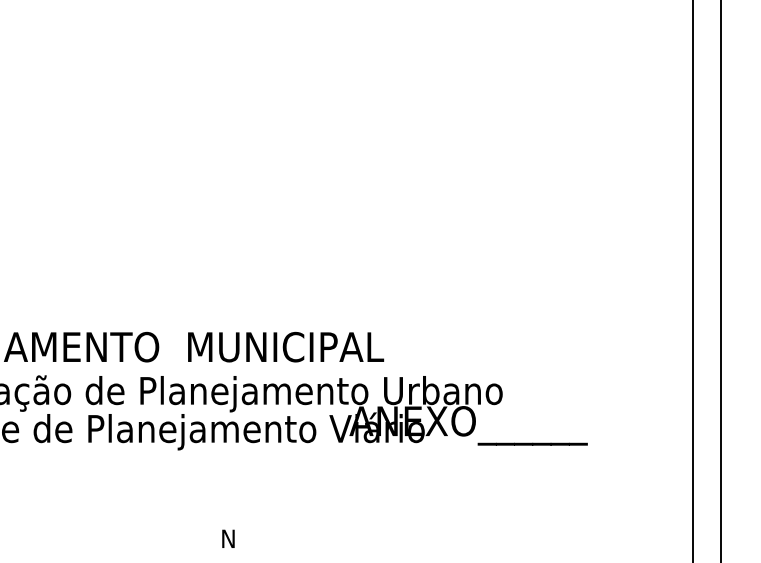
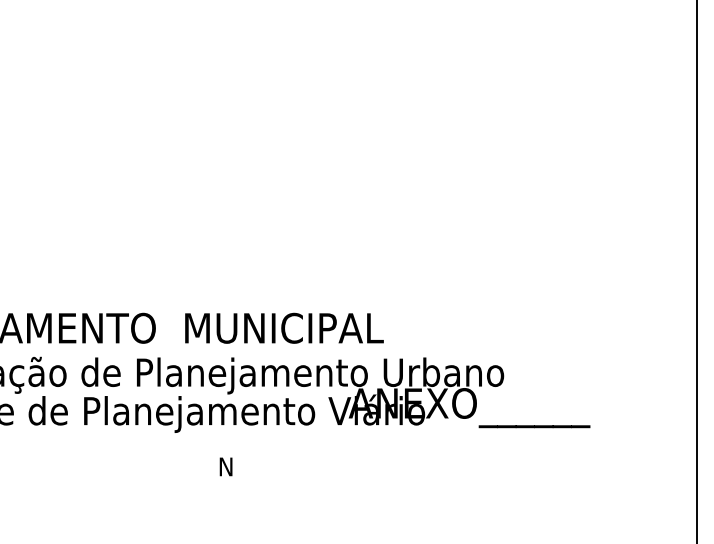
text: (228, 538) -> (226, 466), moved

